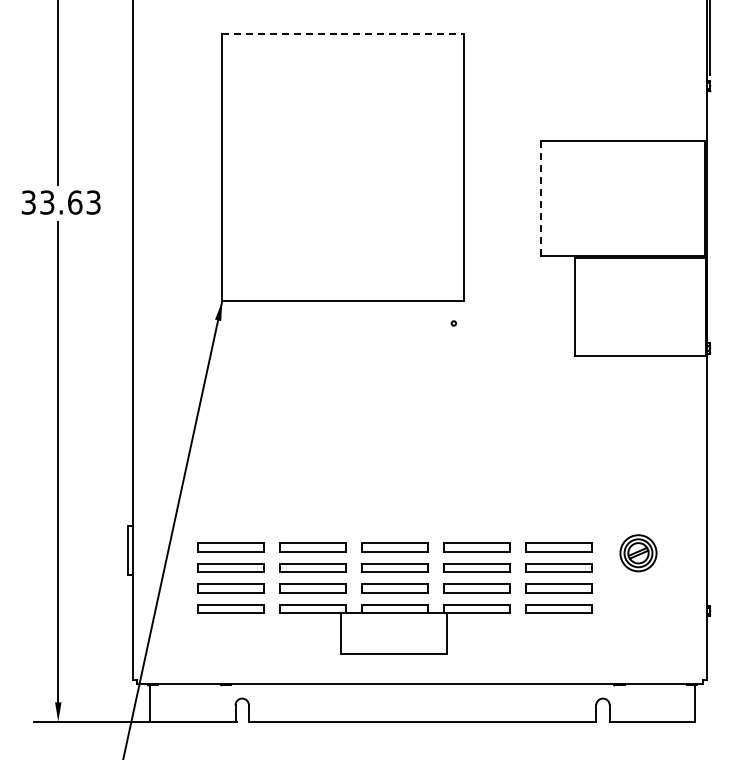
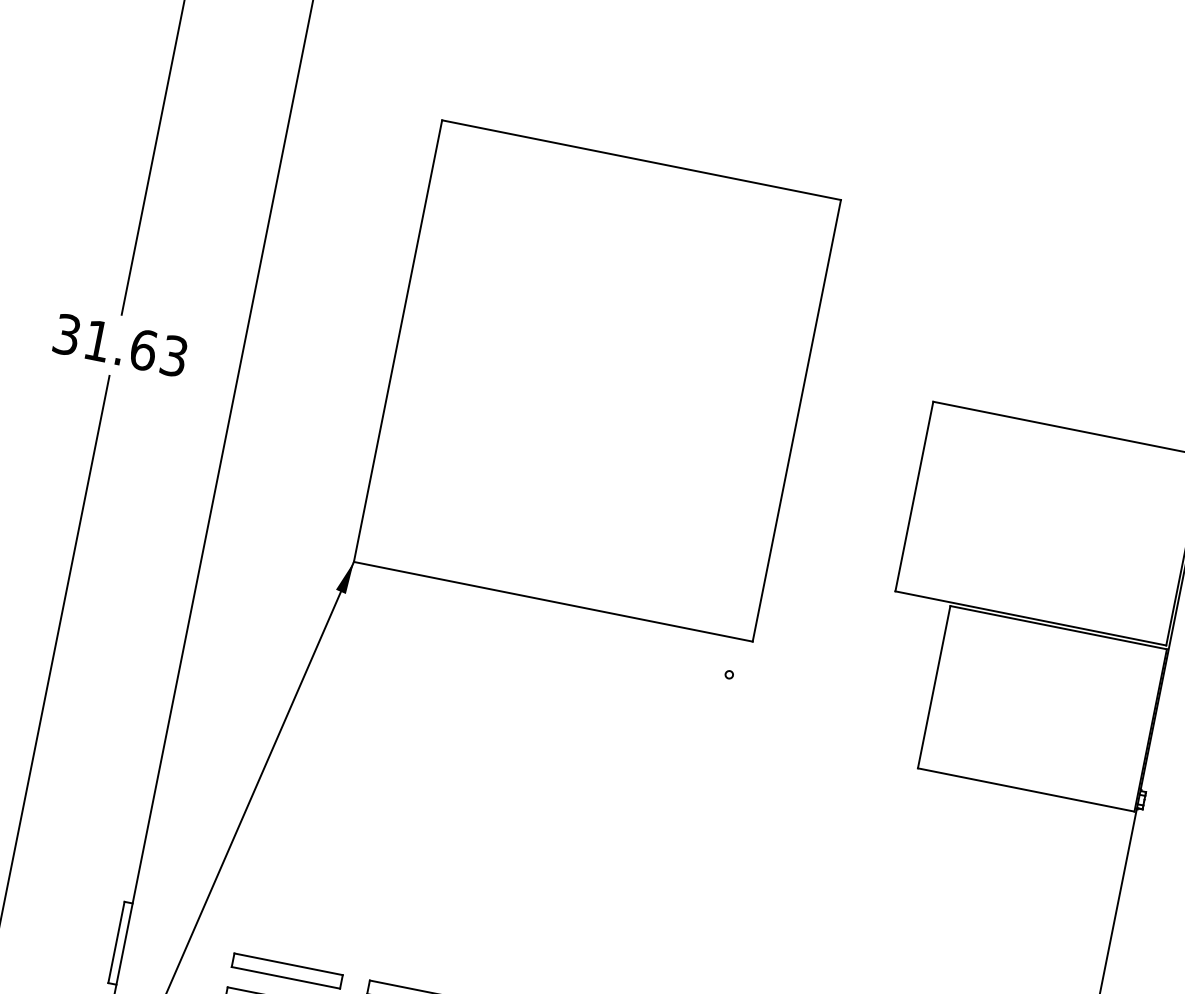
line: (342, 34) -> (640, 160), dashed -> solid
line: (540, 197) -> (913, 495), dashed -> solid
text: (47, 202) -> (98, 340), 33.63 -> 31.63

